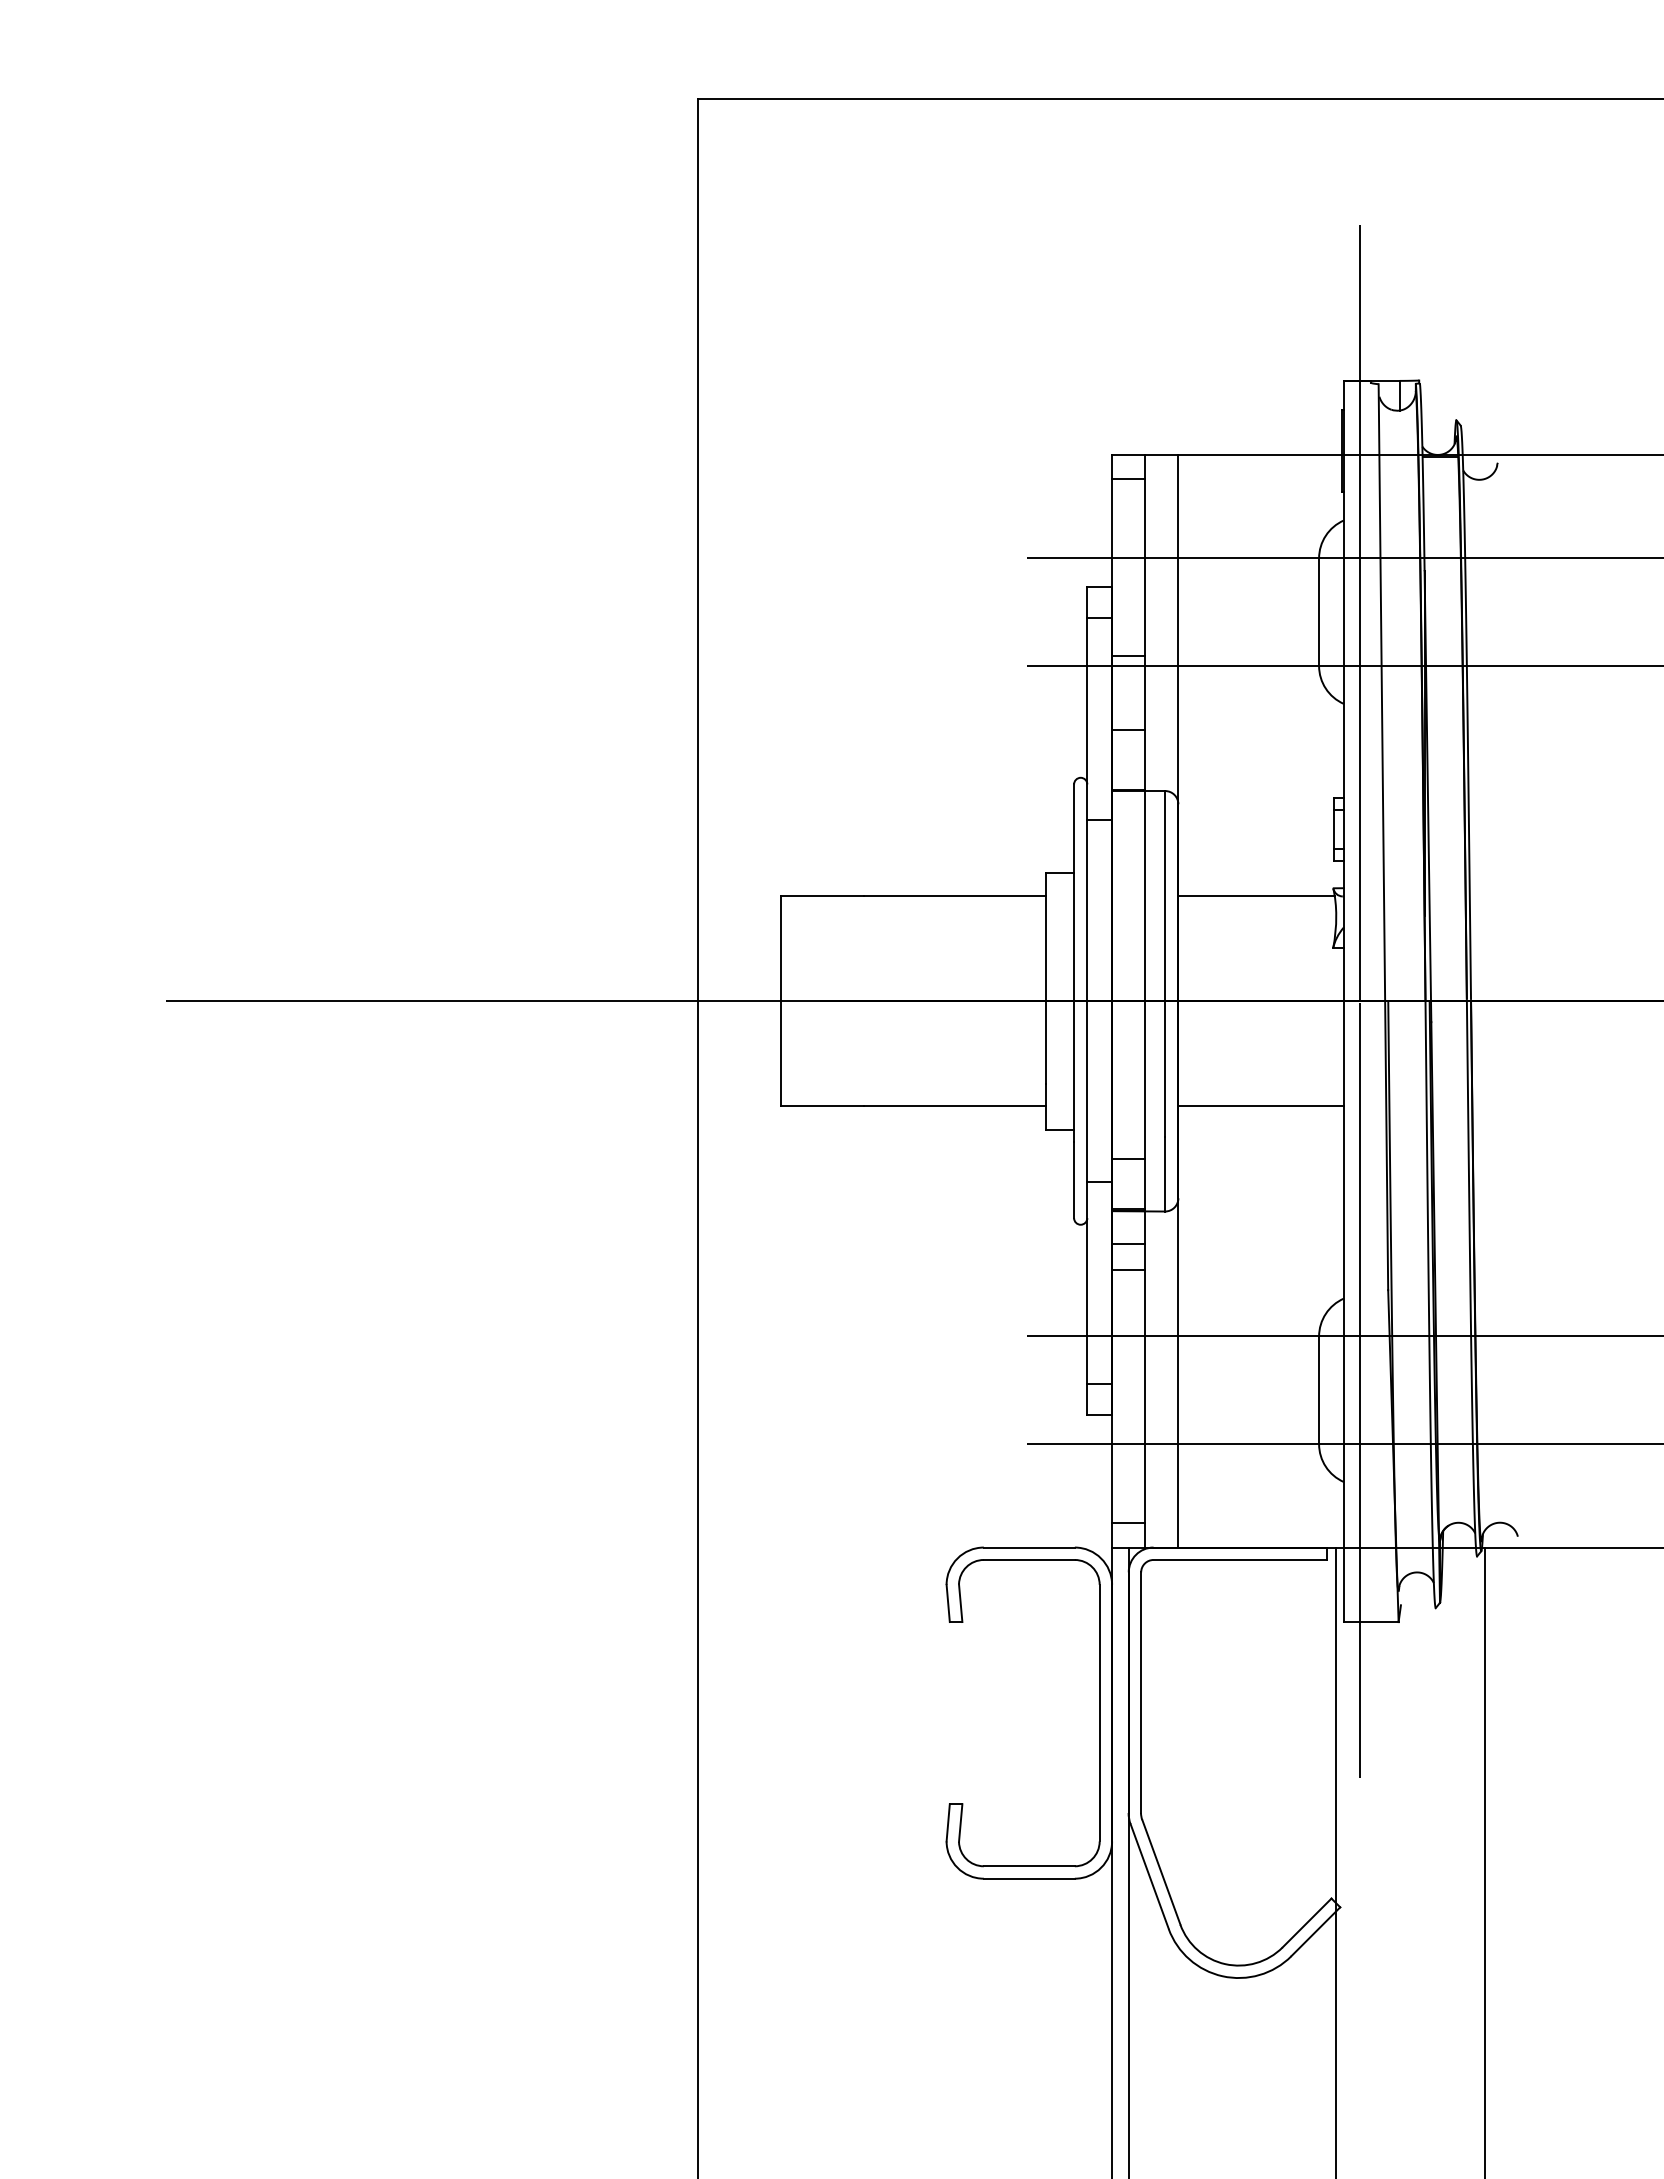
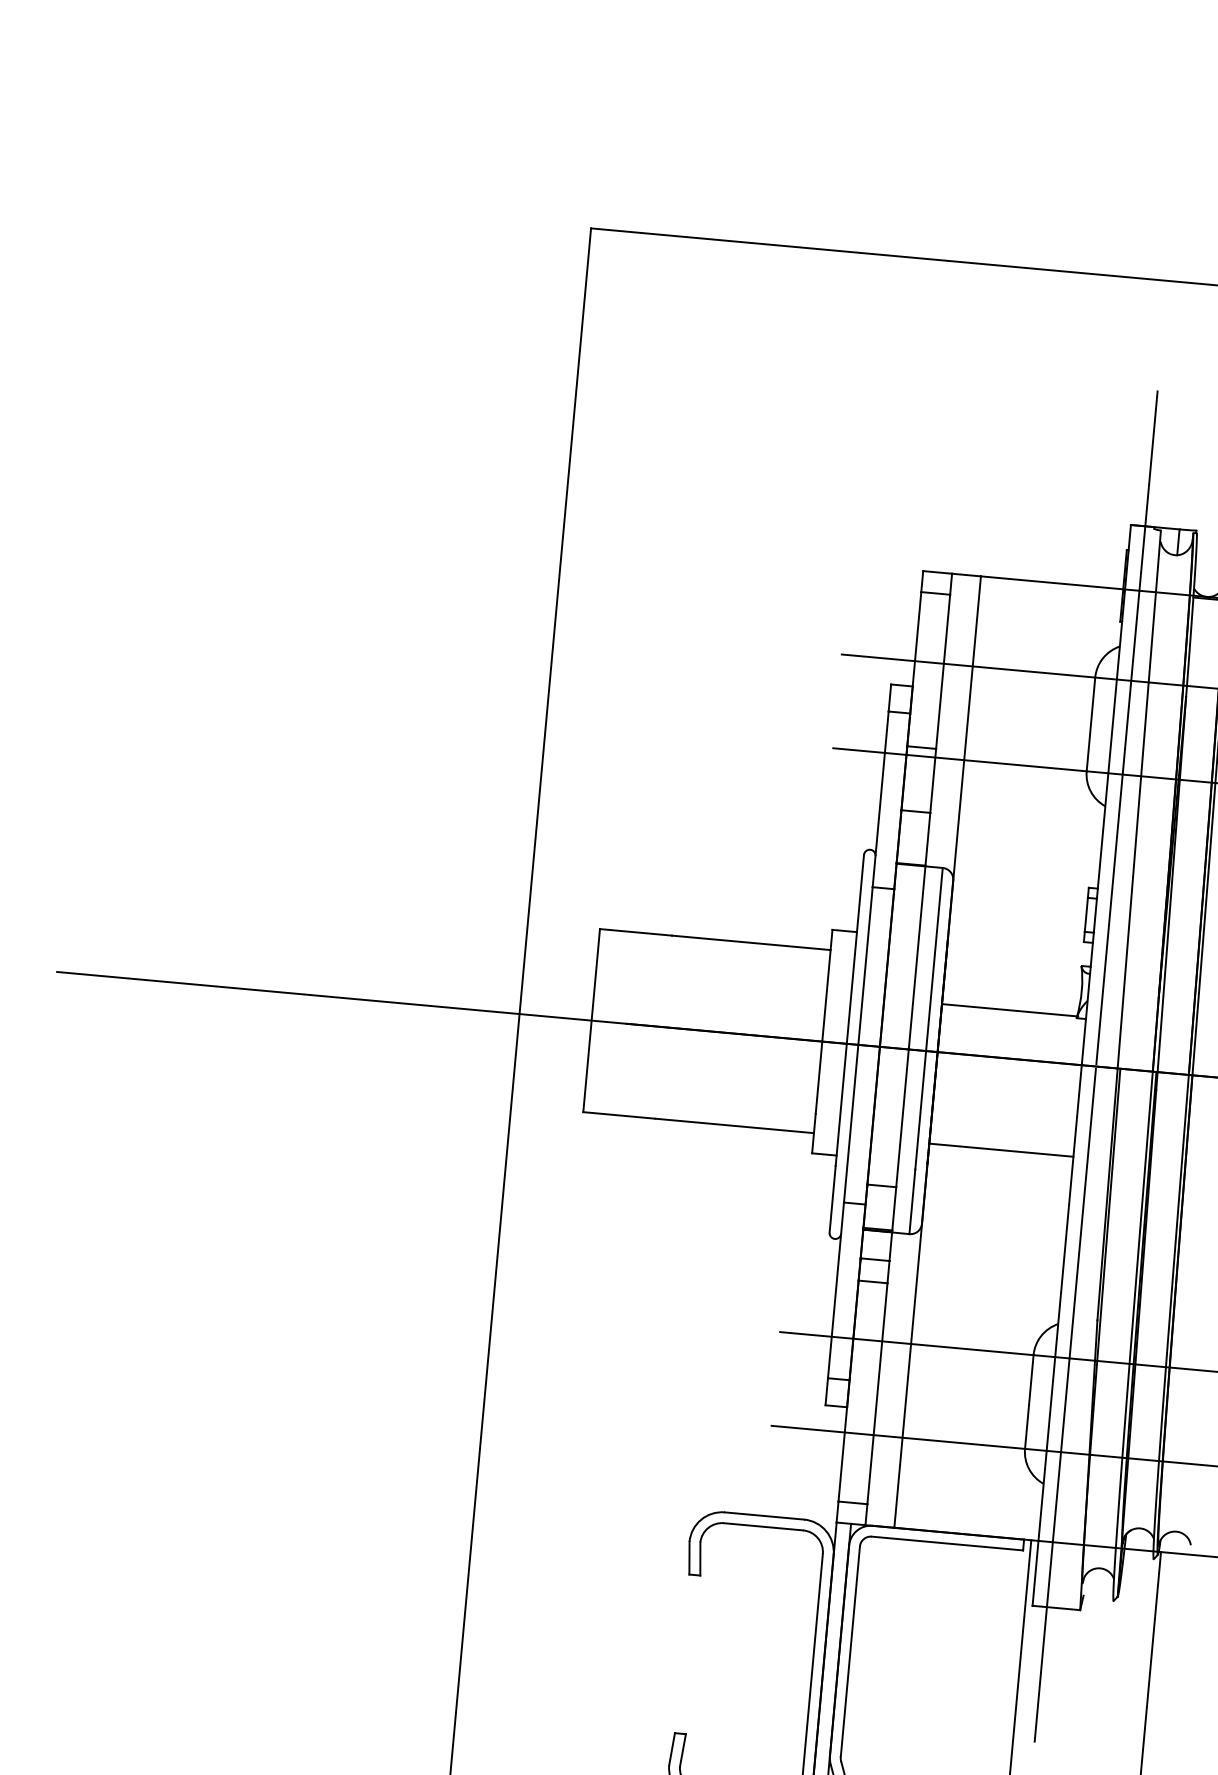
line: (1256, 896) -> (1009, 1010), moved

